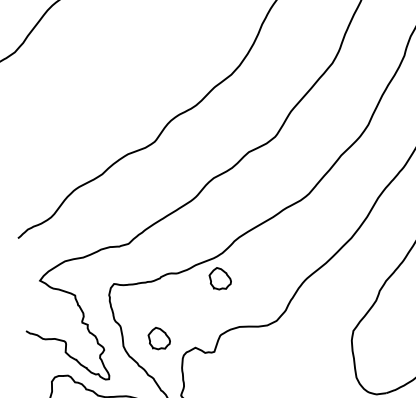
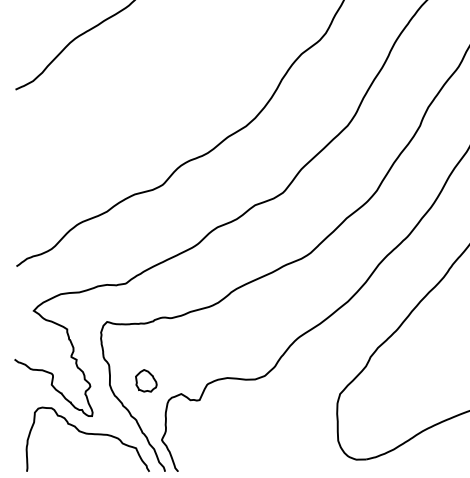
part: (220, 278) -> (213, 327), removed

